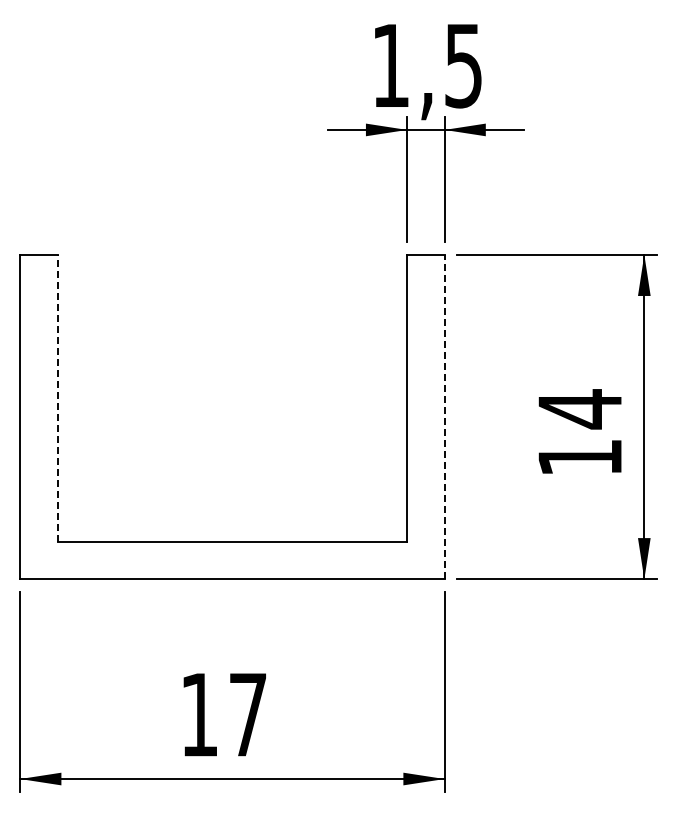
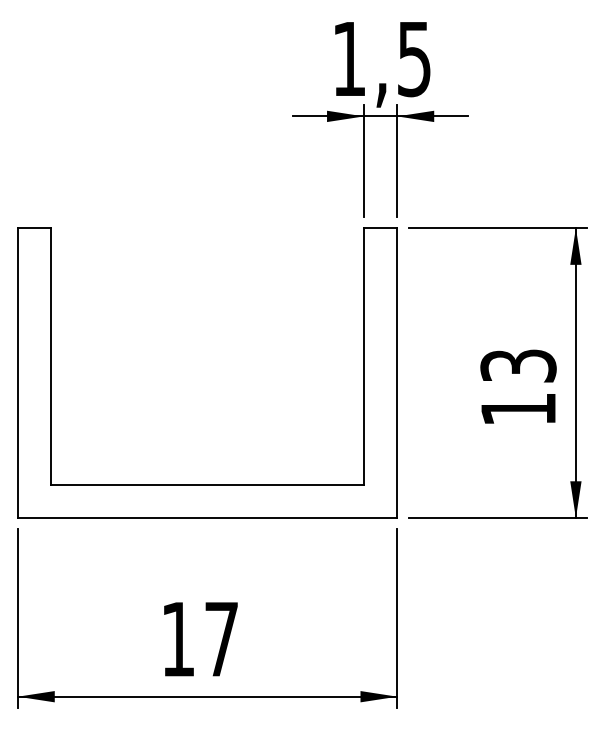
line: (57, 398) -> (51, 356), dashed -> solid
text: (579, 409) -> (517, 366), 14 -> 13
line: (444, 416) -> (397, 372), dashed -> solid

